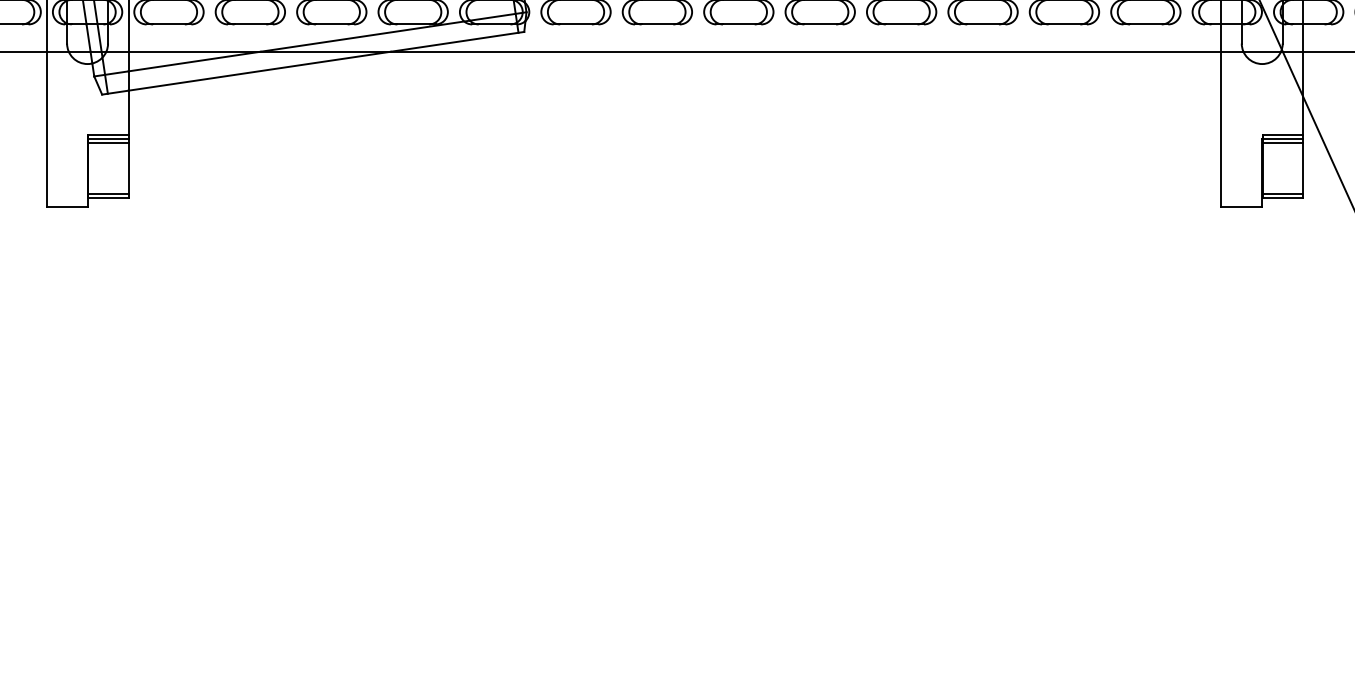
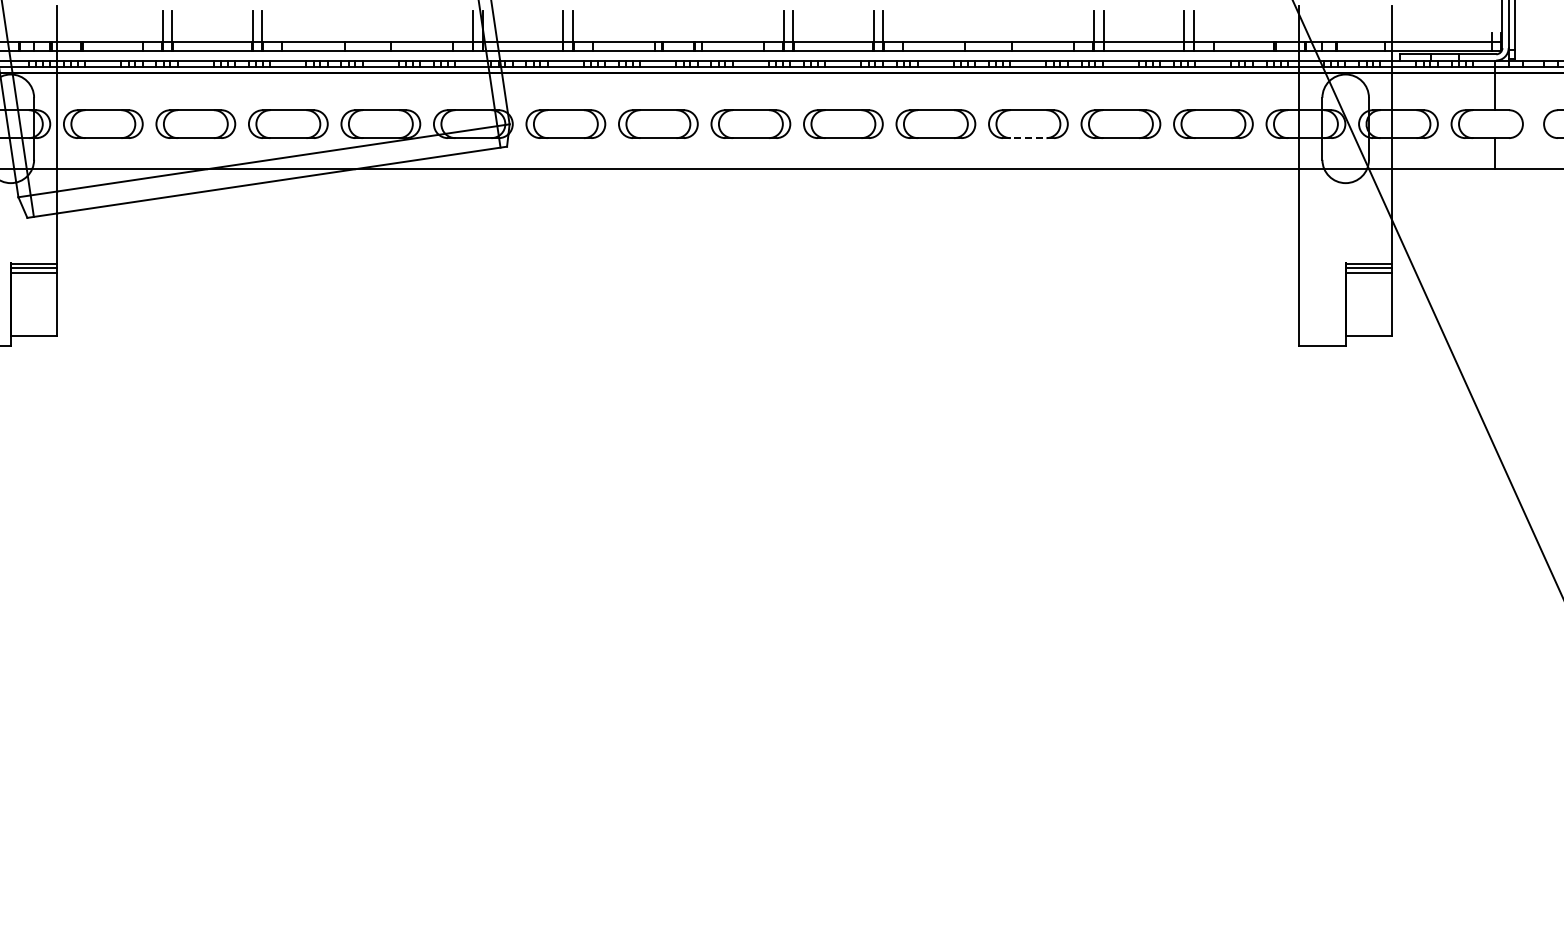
line: (986, 24) -> (1032, 138), solid -> dashed
line: (108, 194) -> (34, 331), removed
line: (1283, 194) -> (1369, 331), removed

